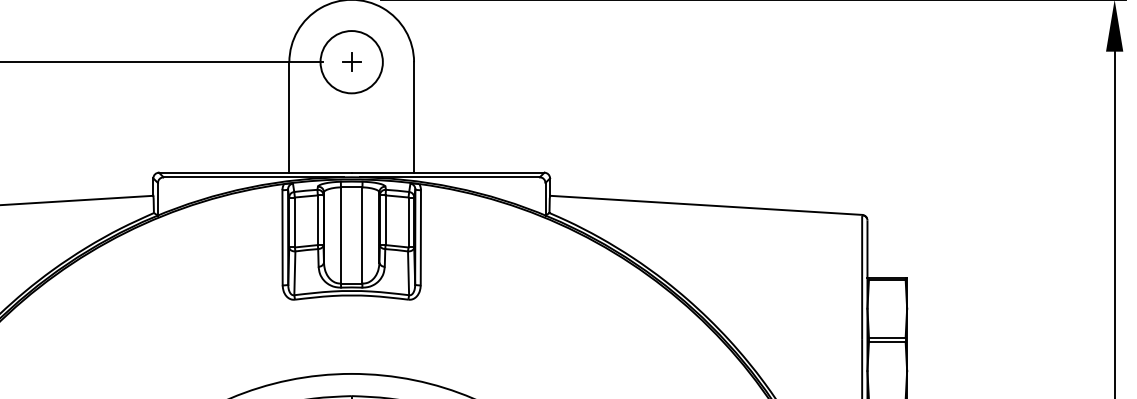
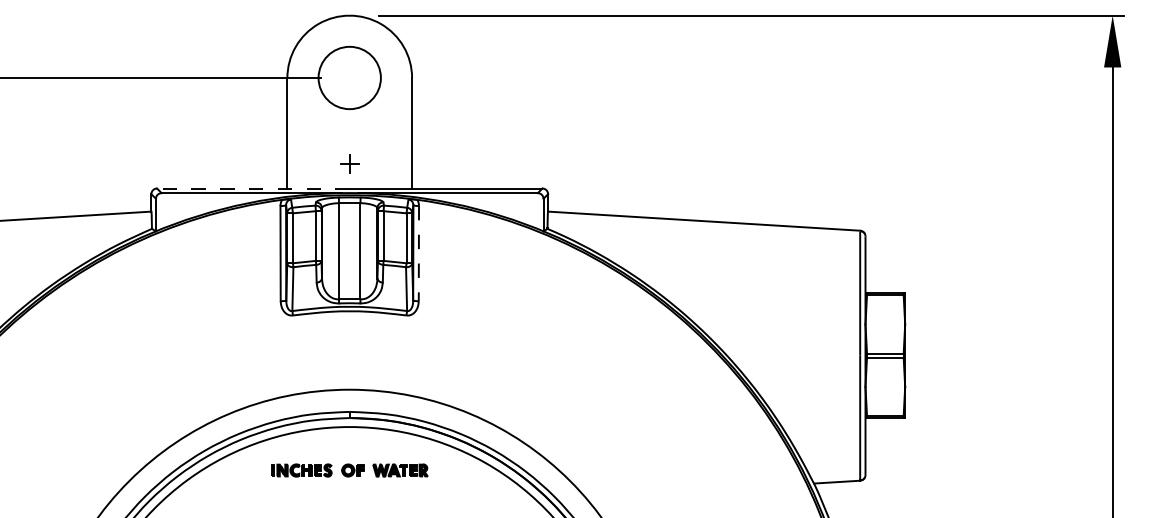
part: (351, 61) -> (349, 163), moved
line: (254, 172) -> (252, 188), solid -> dashed
line: (420, 237) -> (418, 253), solid -> dashed

